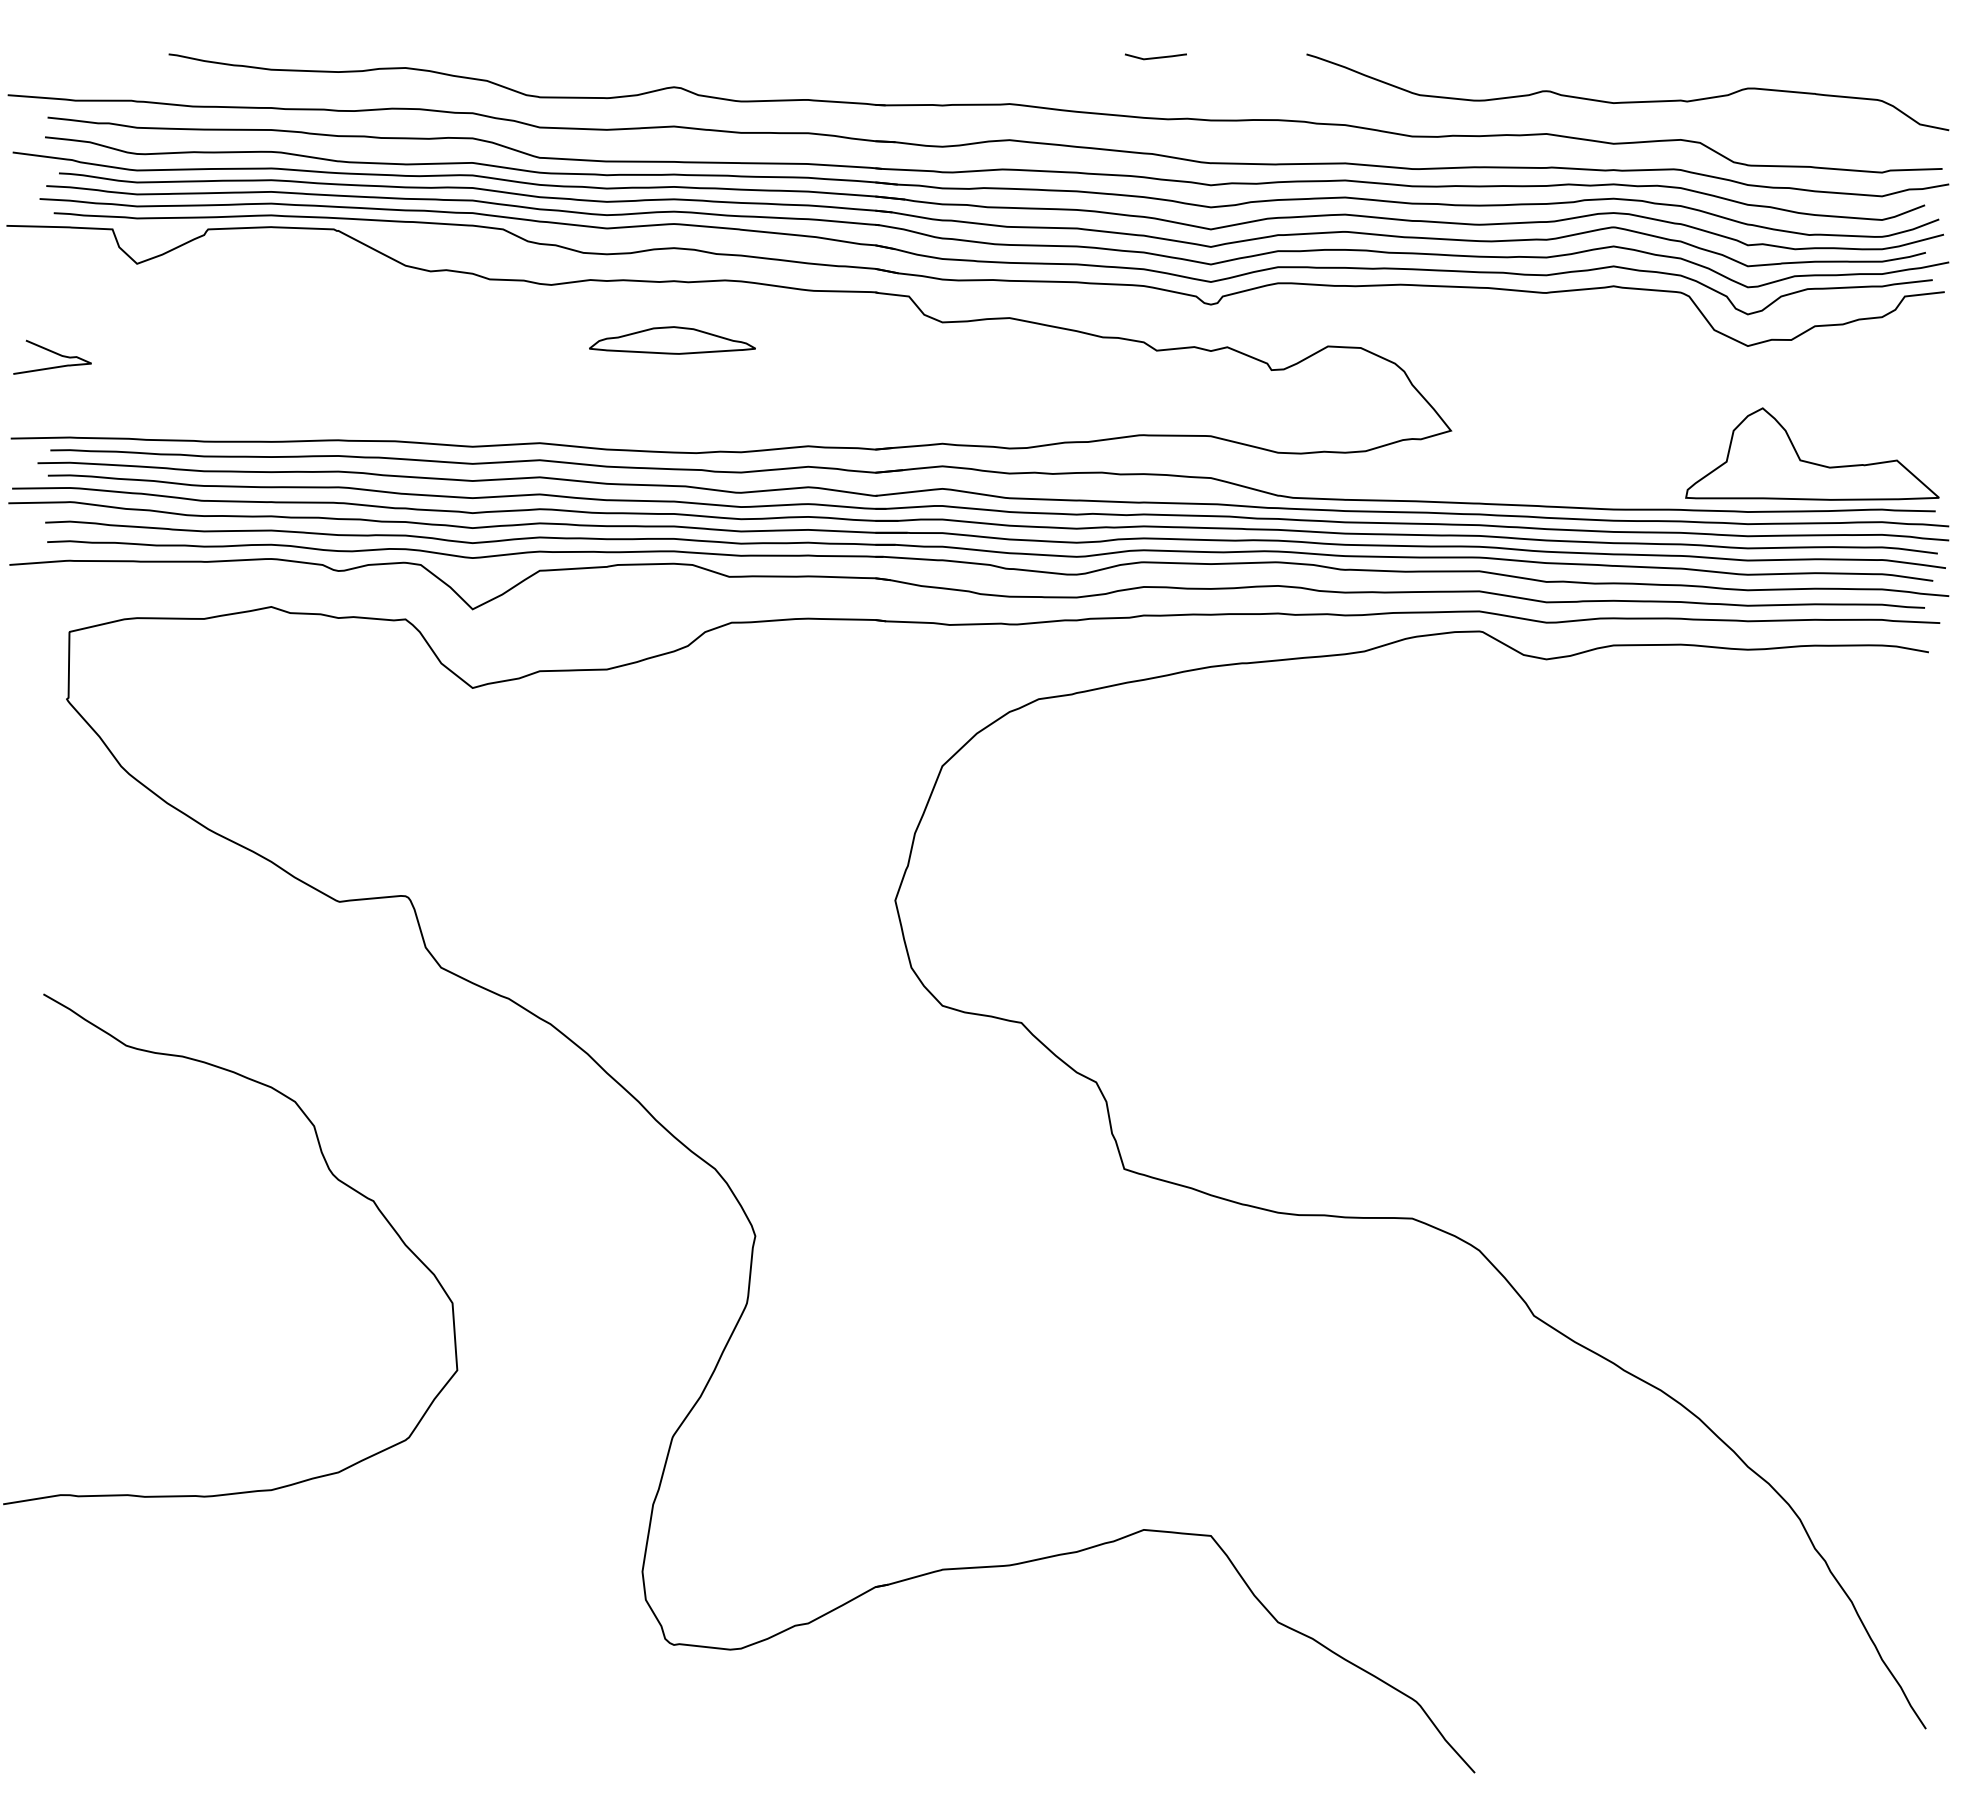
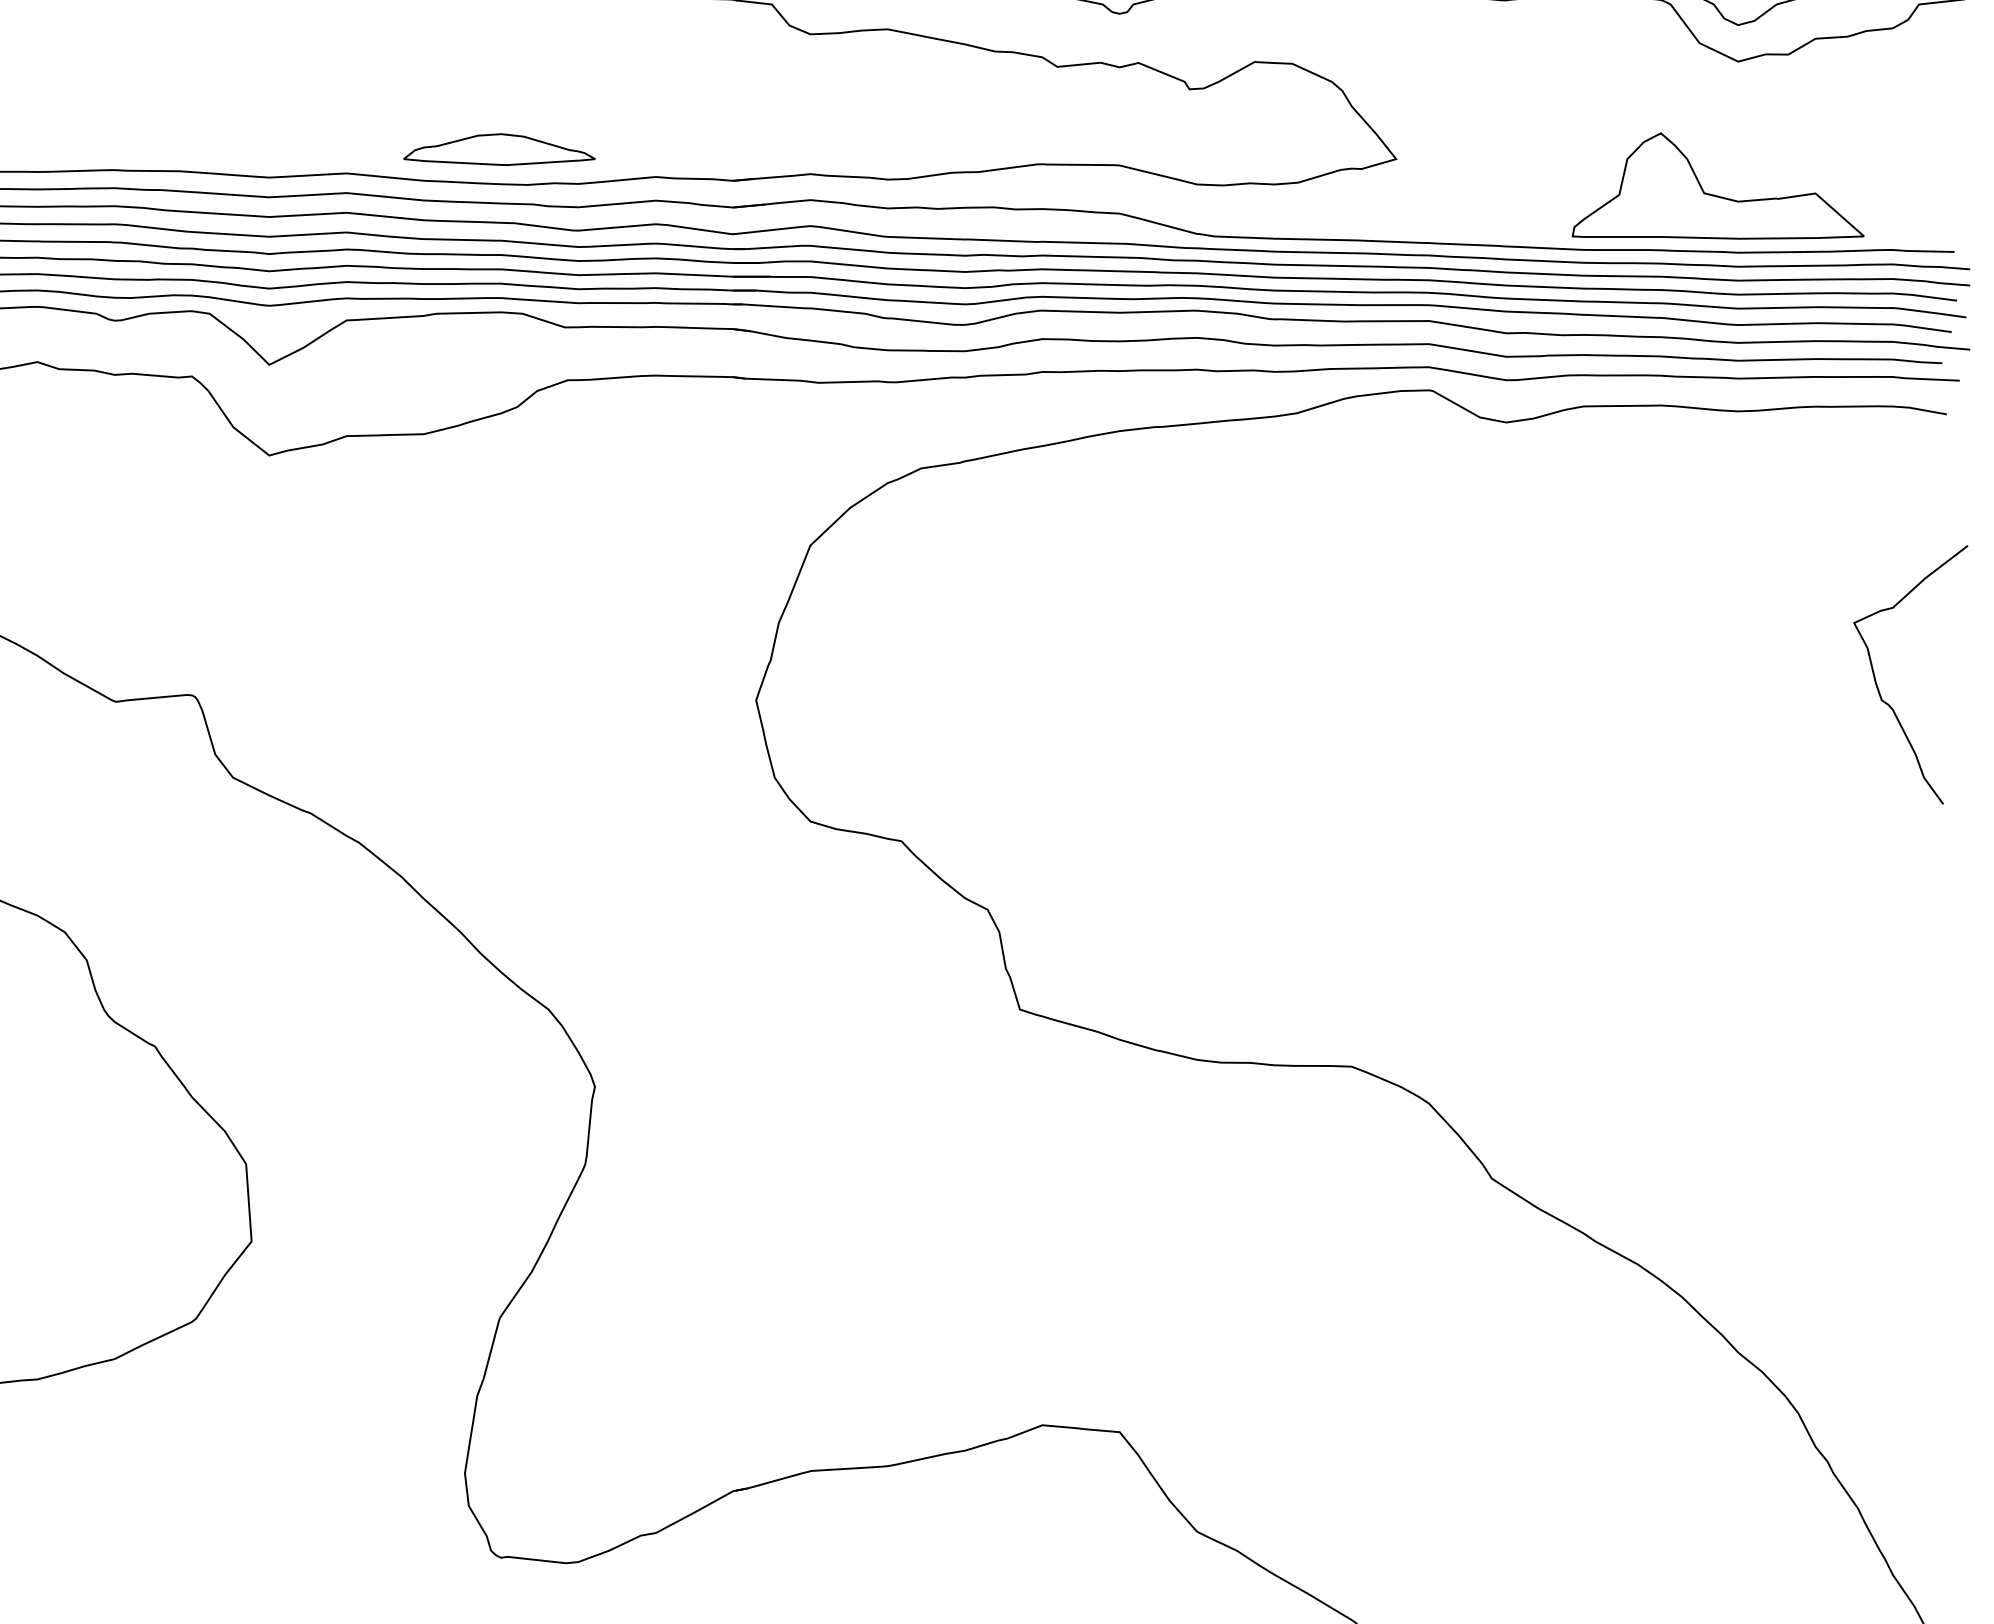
part: (672, 340) -> (499, 149), moved
part: (1810, 461) -> (1715, 194), moved
curve: (1869, 888) -> (1878, 686), added

